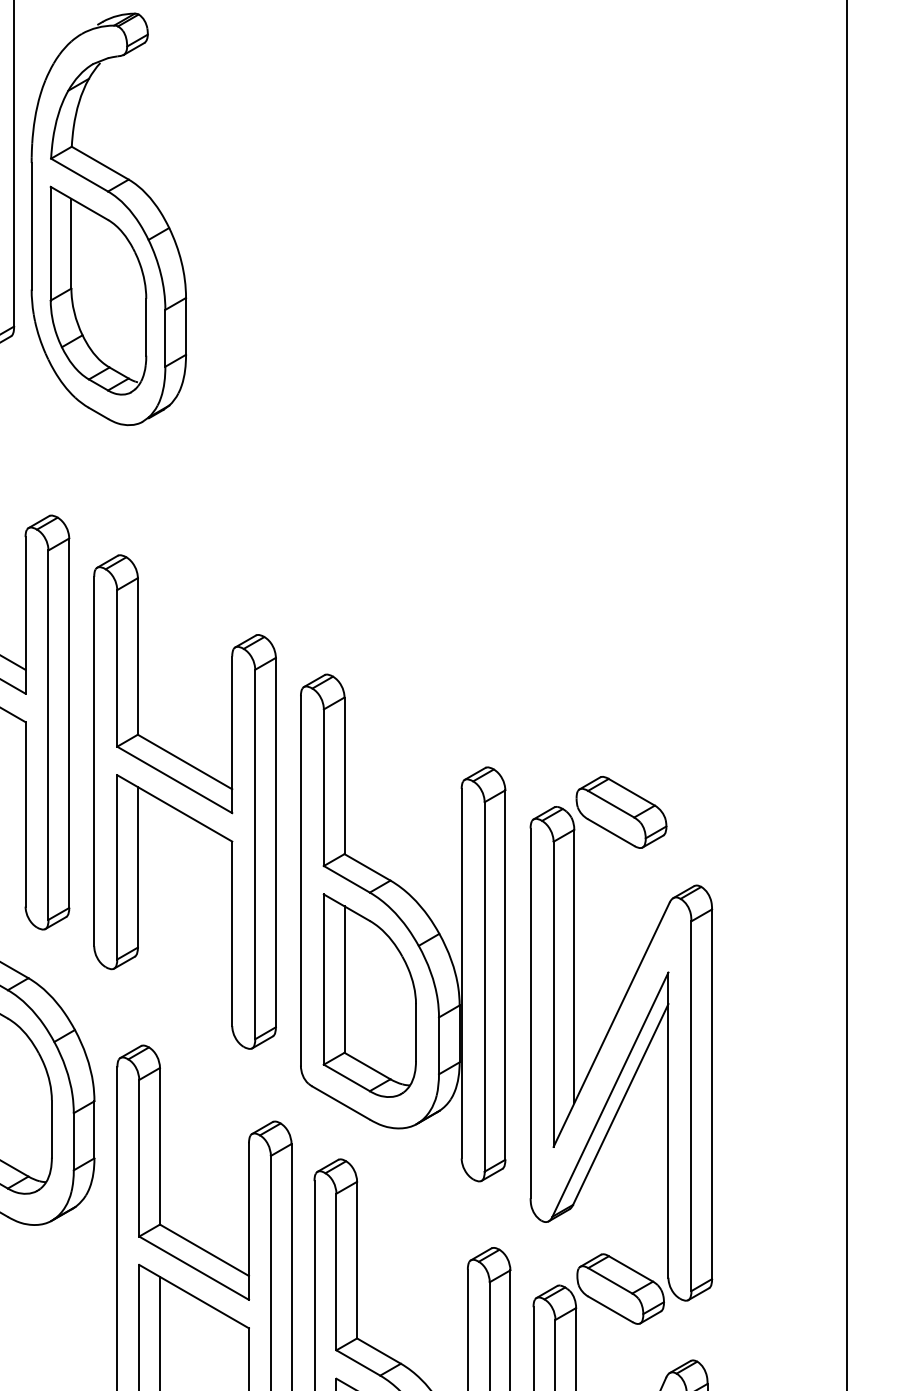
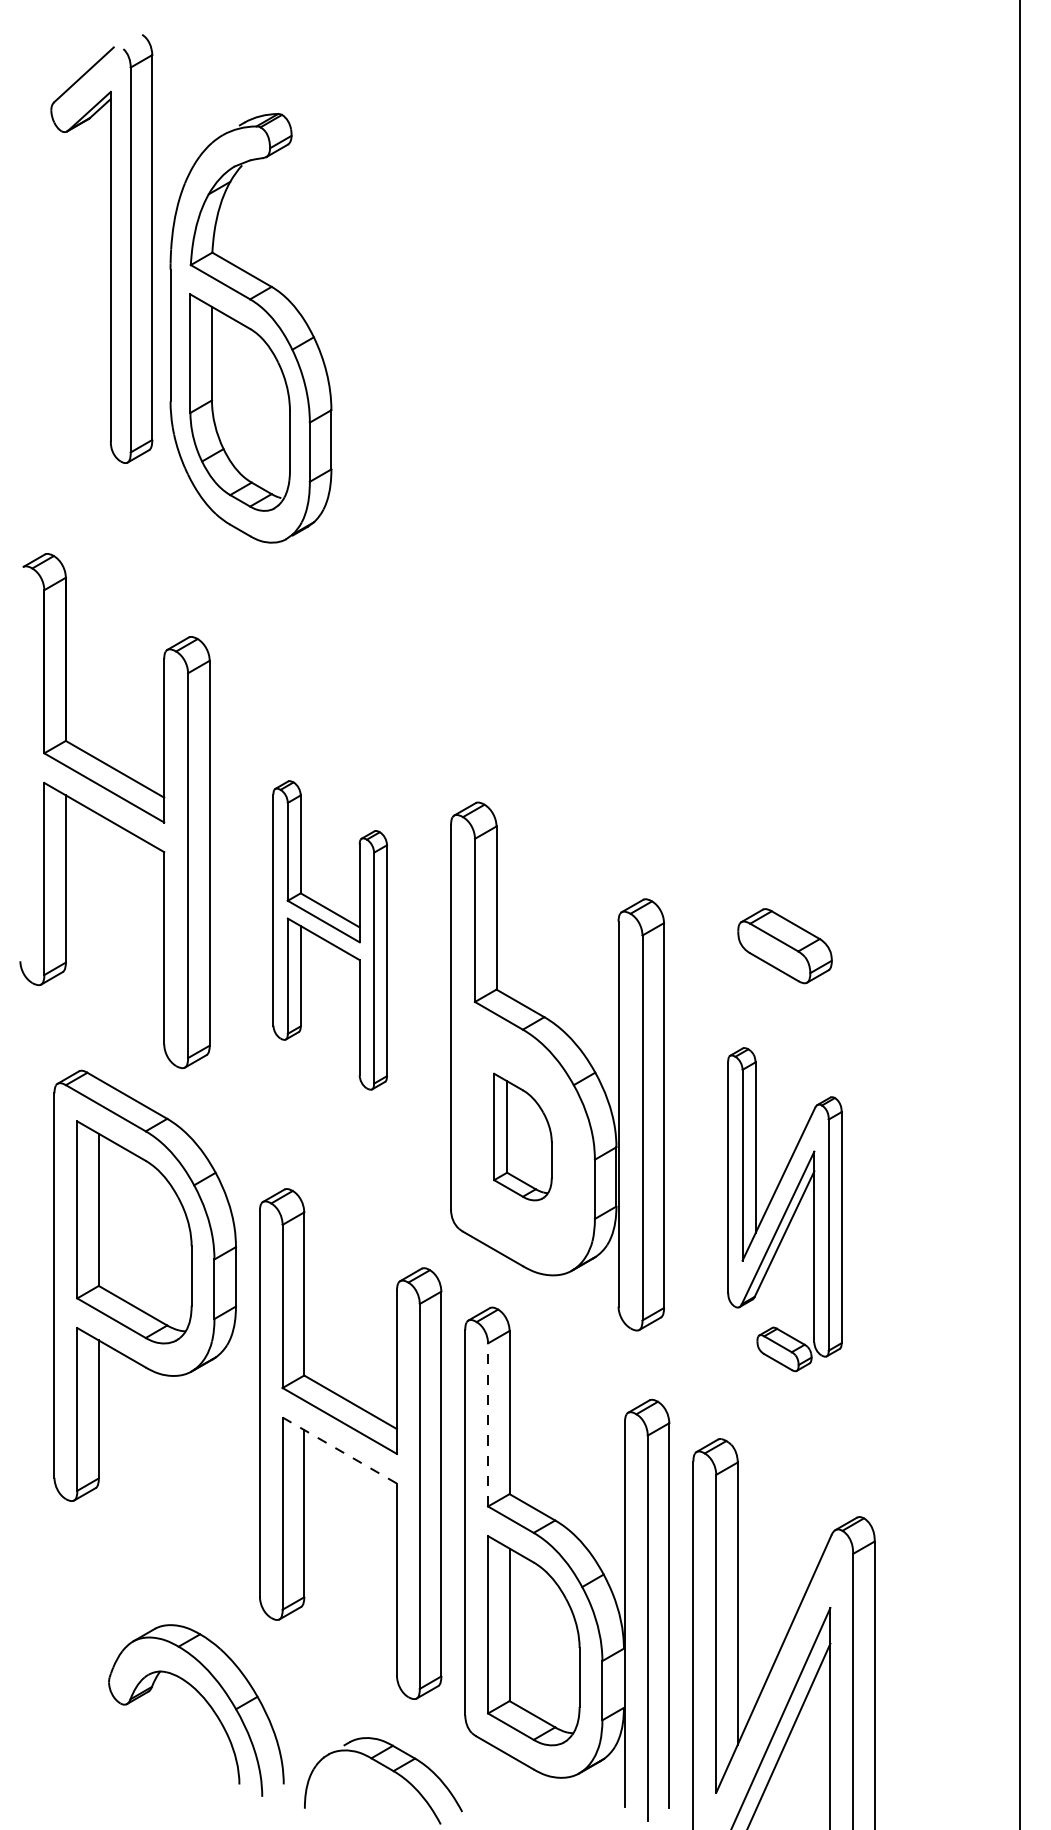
part: (184, 802) -> (329, 935), size x0.6
part: (369, 995) -> (522, 1136), size x0.6
part: (620, 1065) -> (784, 1209), size x0.6
line: (336, 1271) -> (488, 1424), solid -> dashed
line: (194, 1296) -> (340, 1450), solid -> dashed

